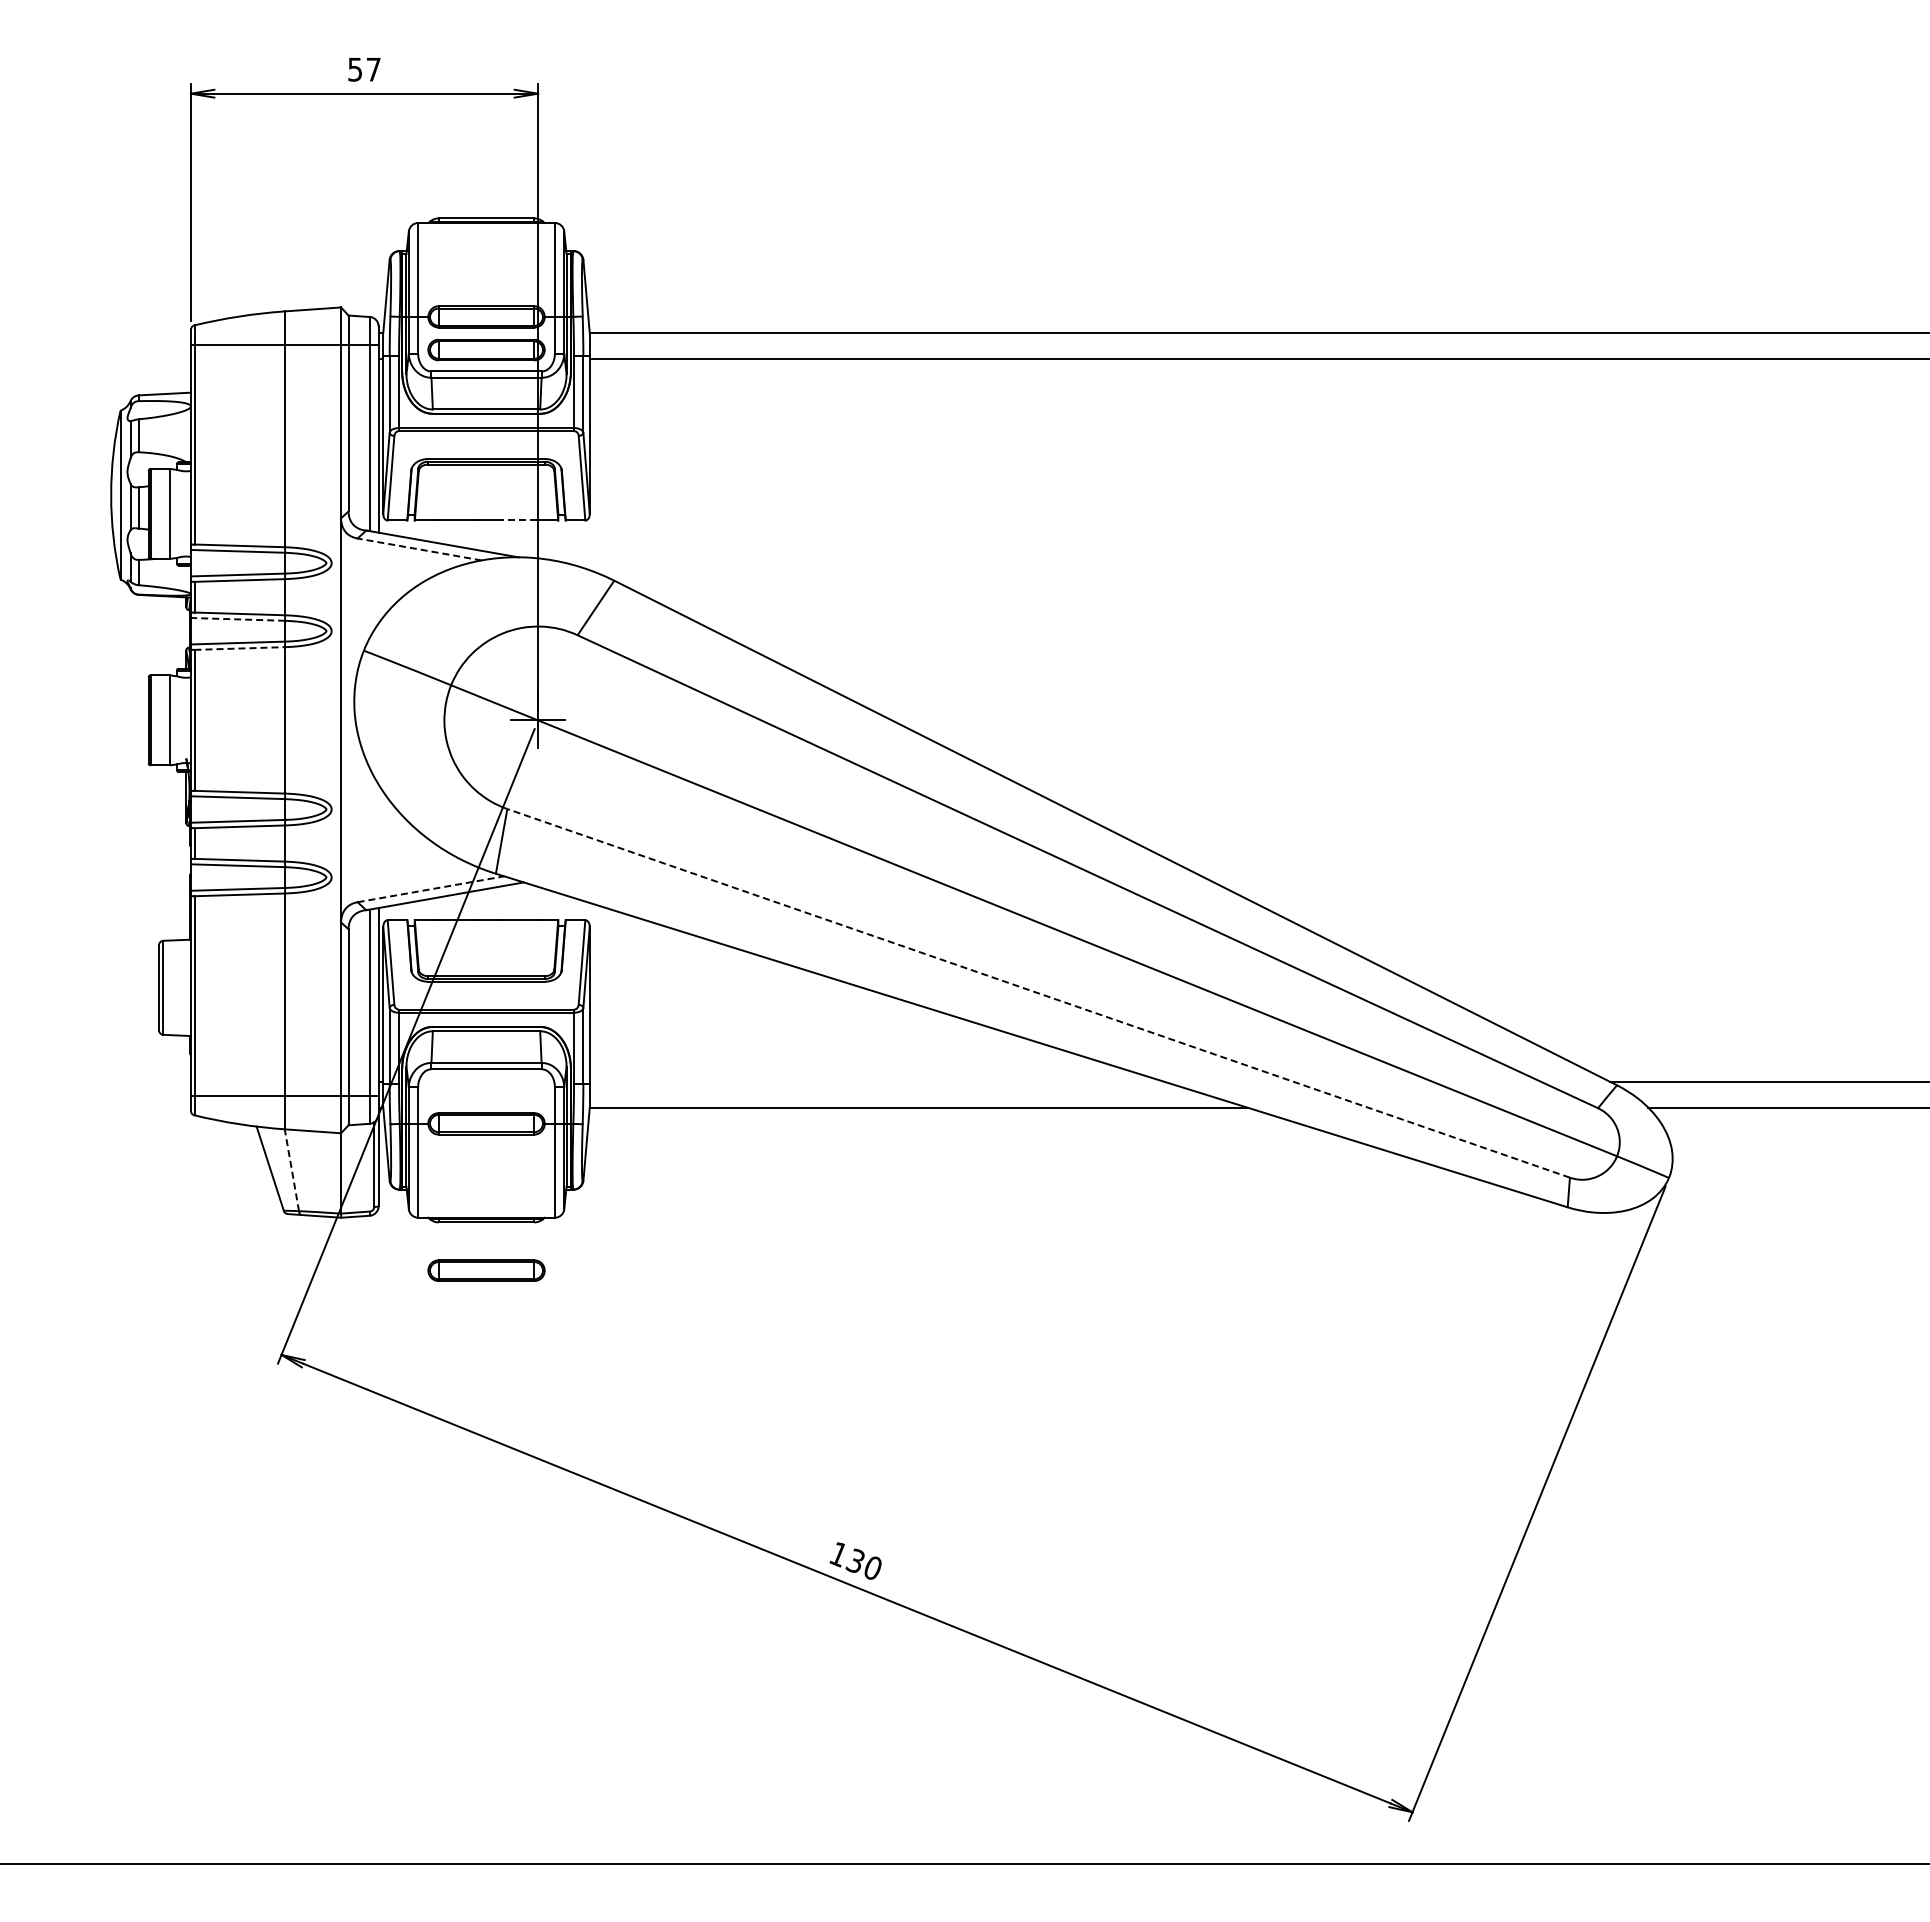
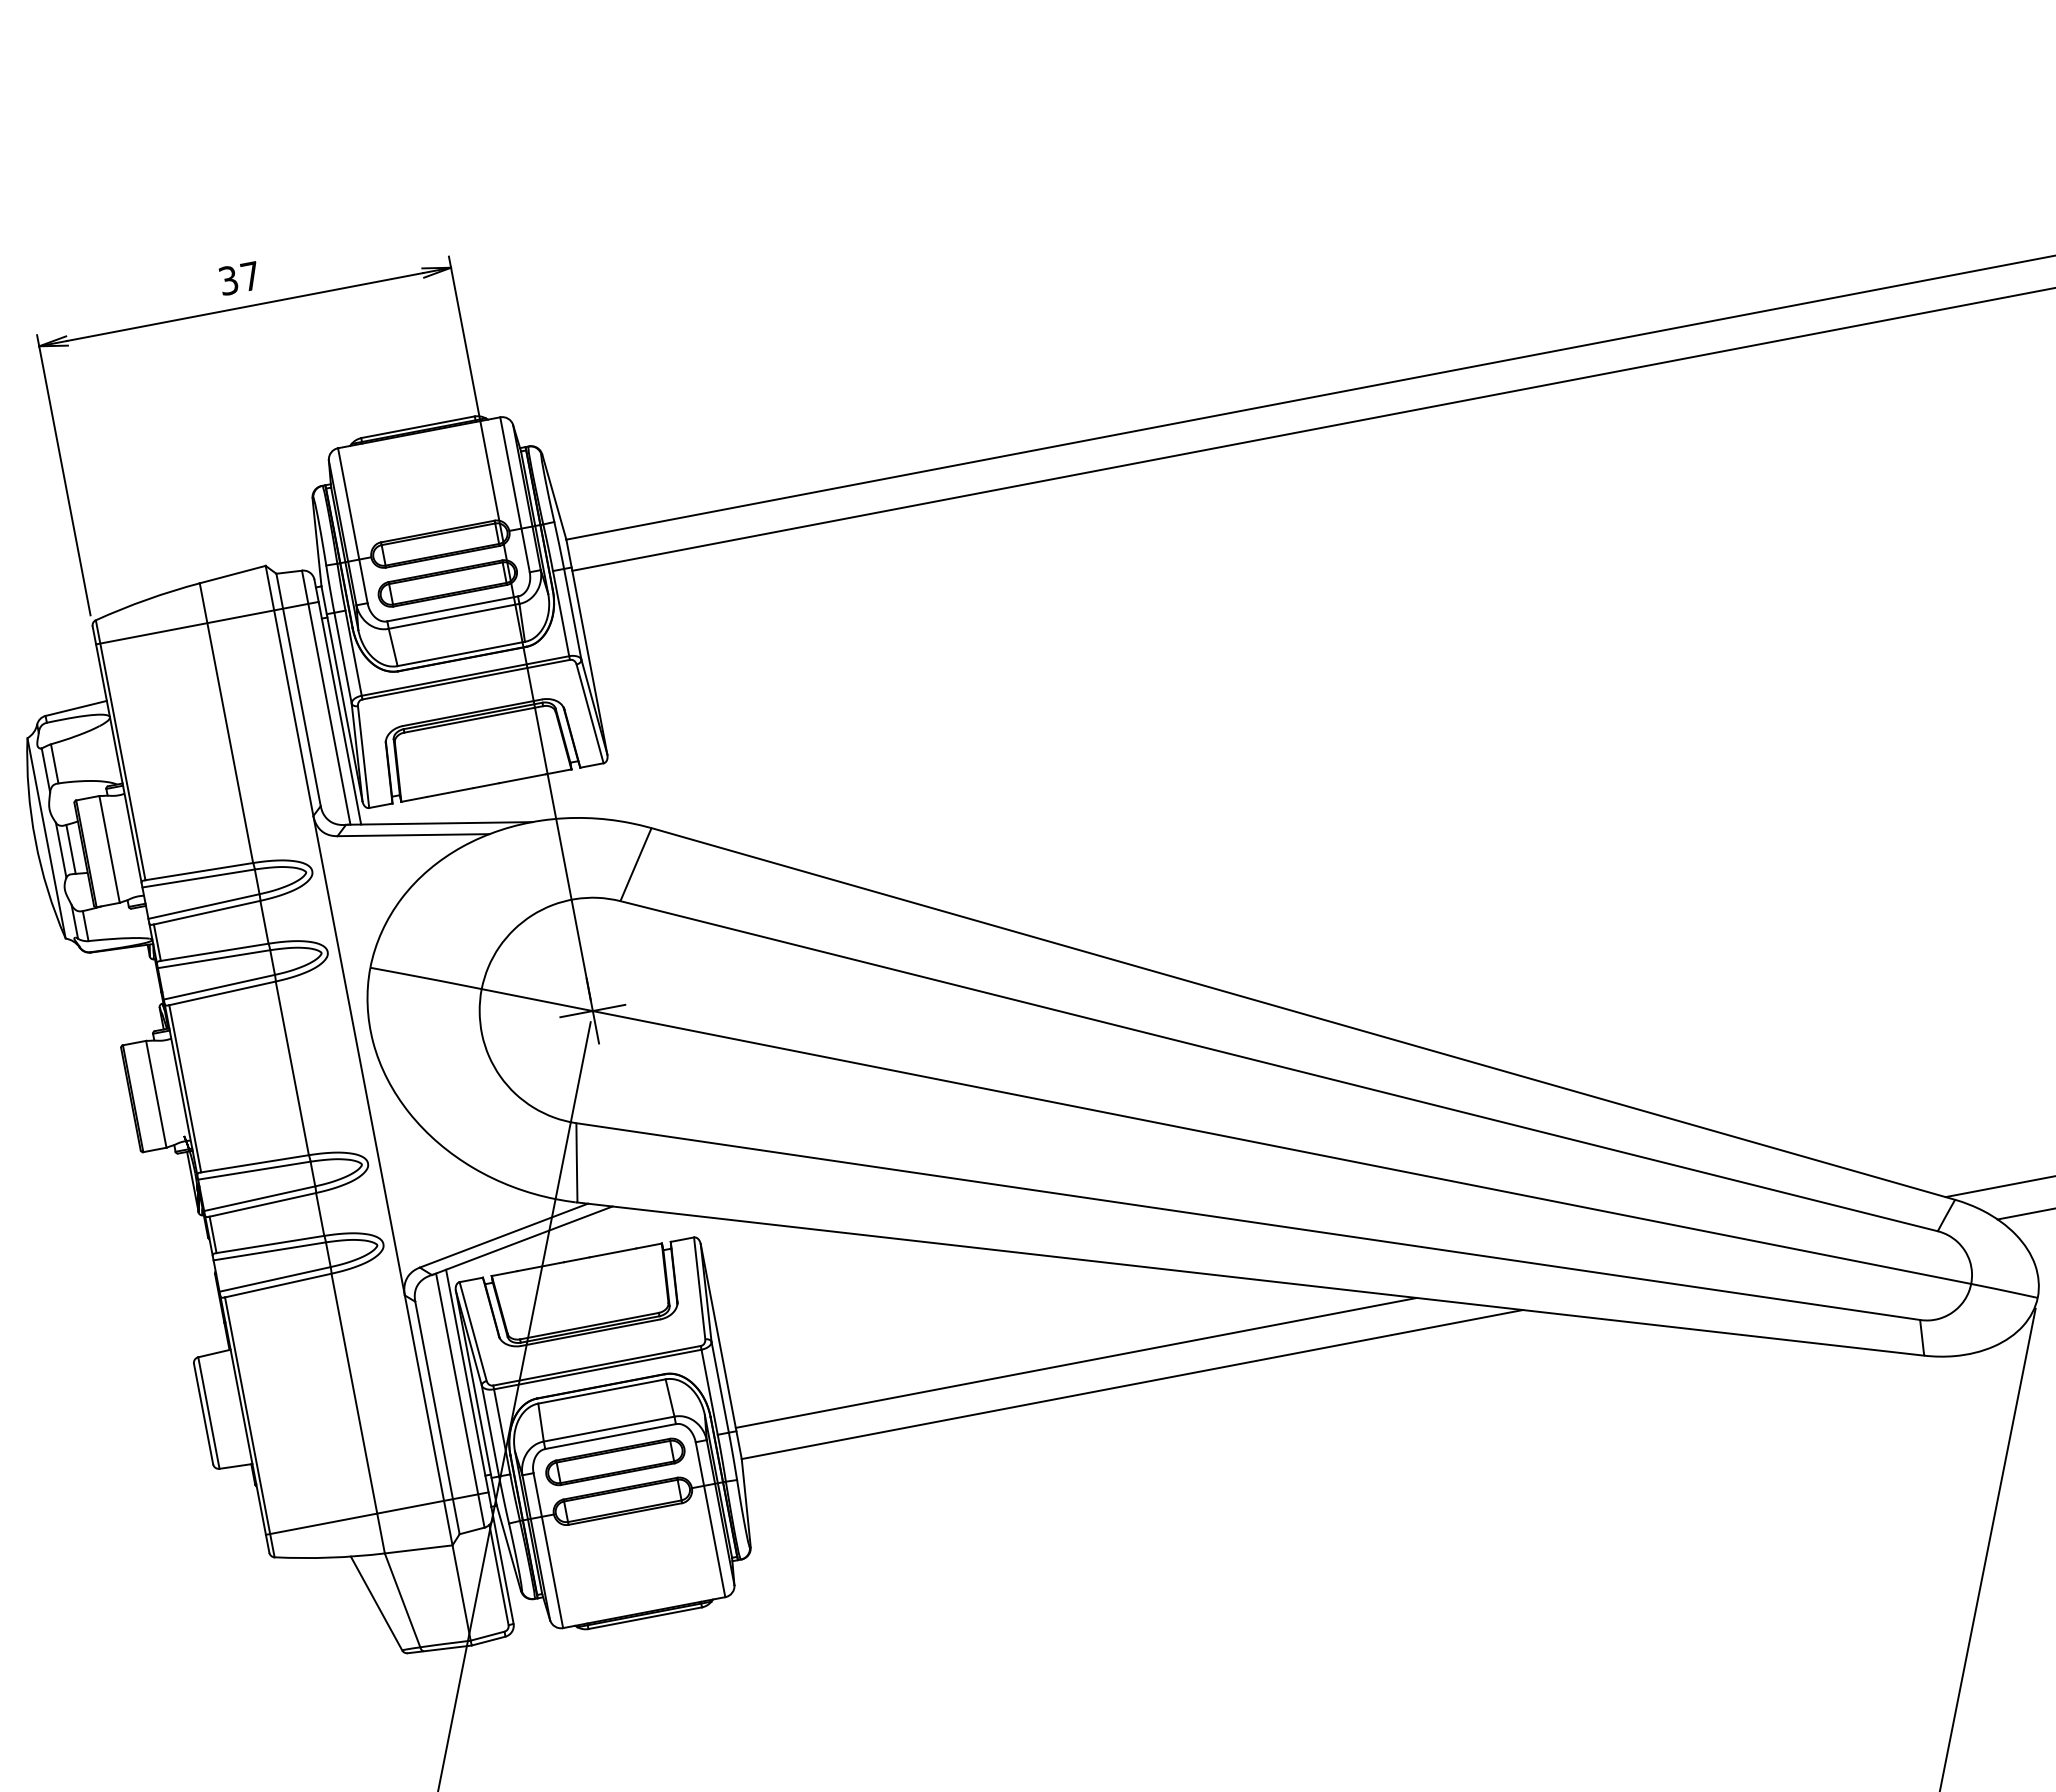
text: (355, 69) -> (228, 280), 57 -> 37
line: (517, 520) -> (523, 778), dashed -> solid
line: (419, 549) -> (413, 835), dashed -> solid
line: (237, 619) -> (213, 959), dashed -> solid
line: (240, 648) -> (223, 993), dashed -> solid
line: (430, 889) -> (503, 1236), dashed -> solid
line: (1038, 993) -> (1248, 1221), dashed -> solid
line: (876, 1081) -> (1075, 1362), added
line: (291, 1170) -> (402, 1600), dashed -> solid
part: (486, 1270) -> (615, 1461), moved

